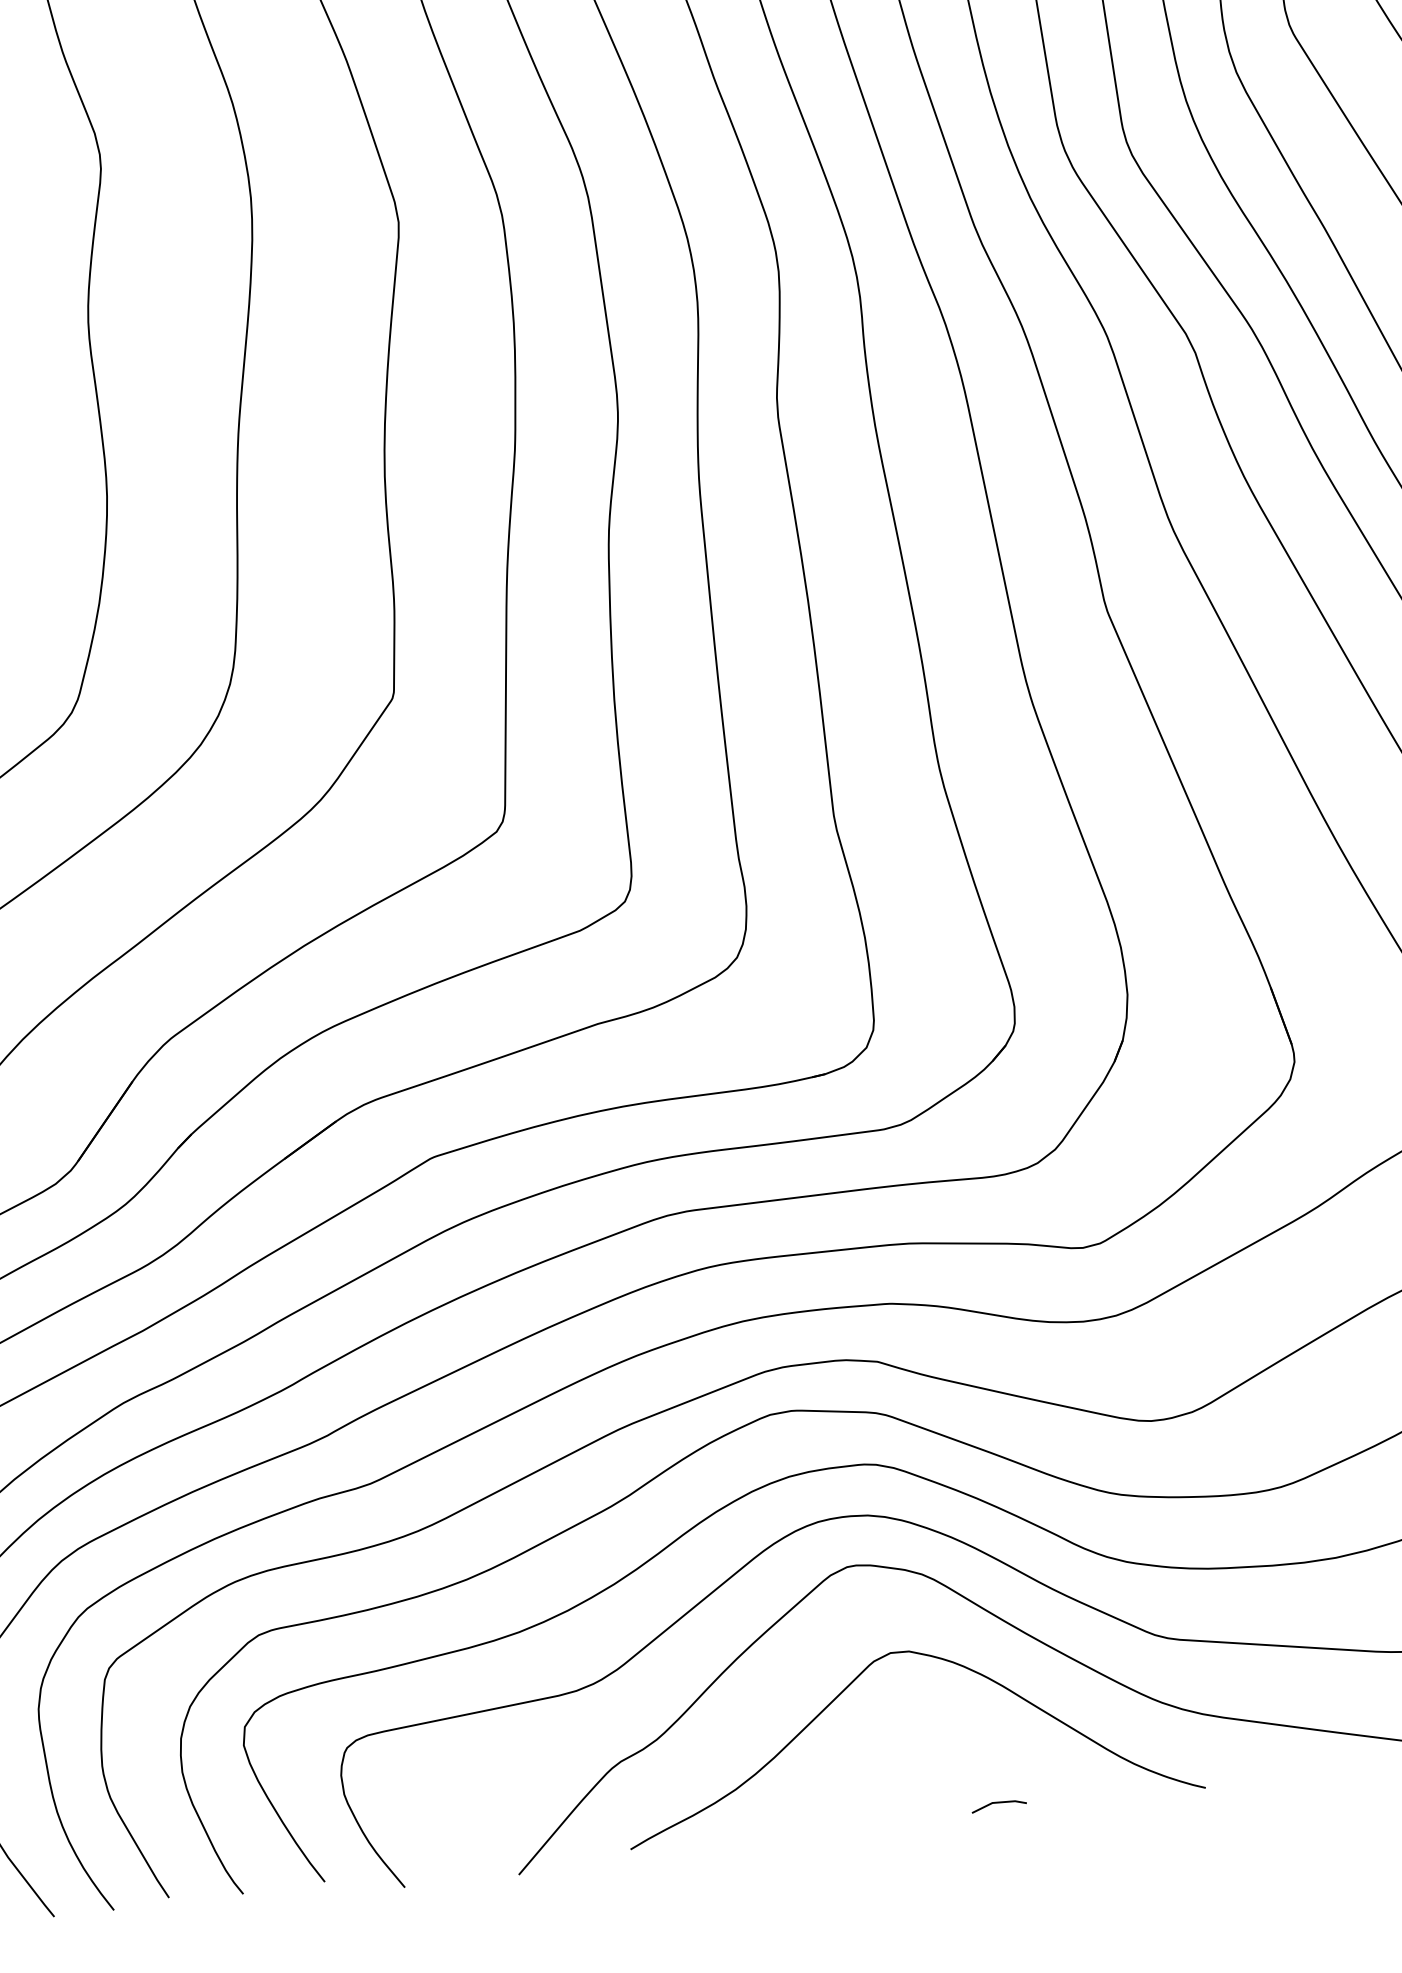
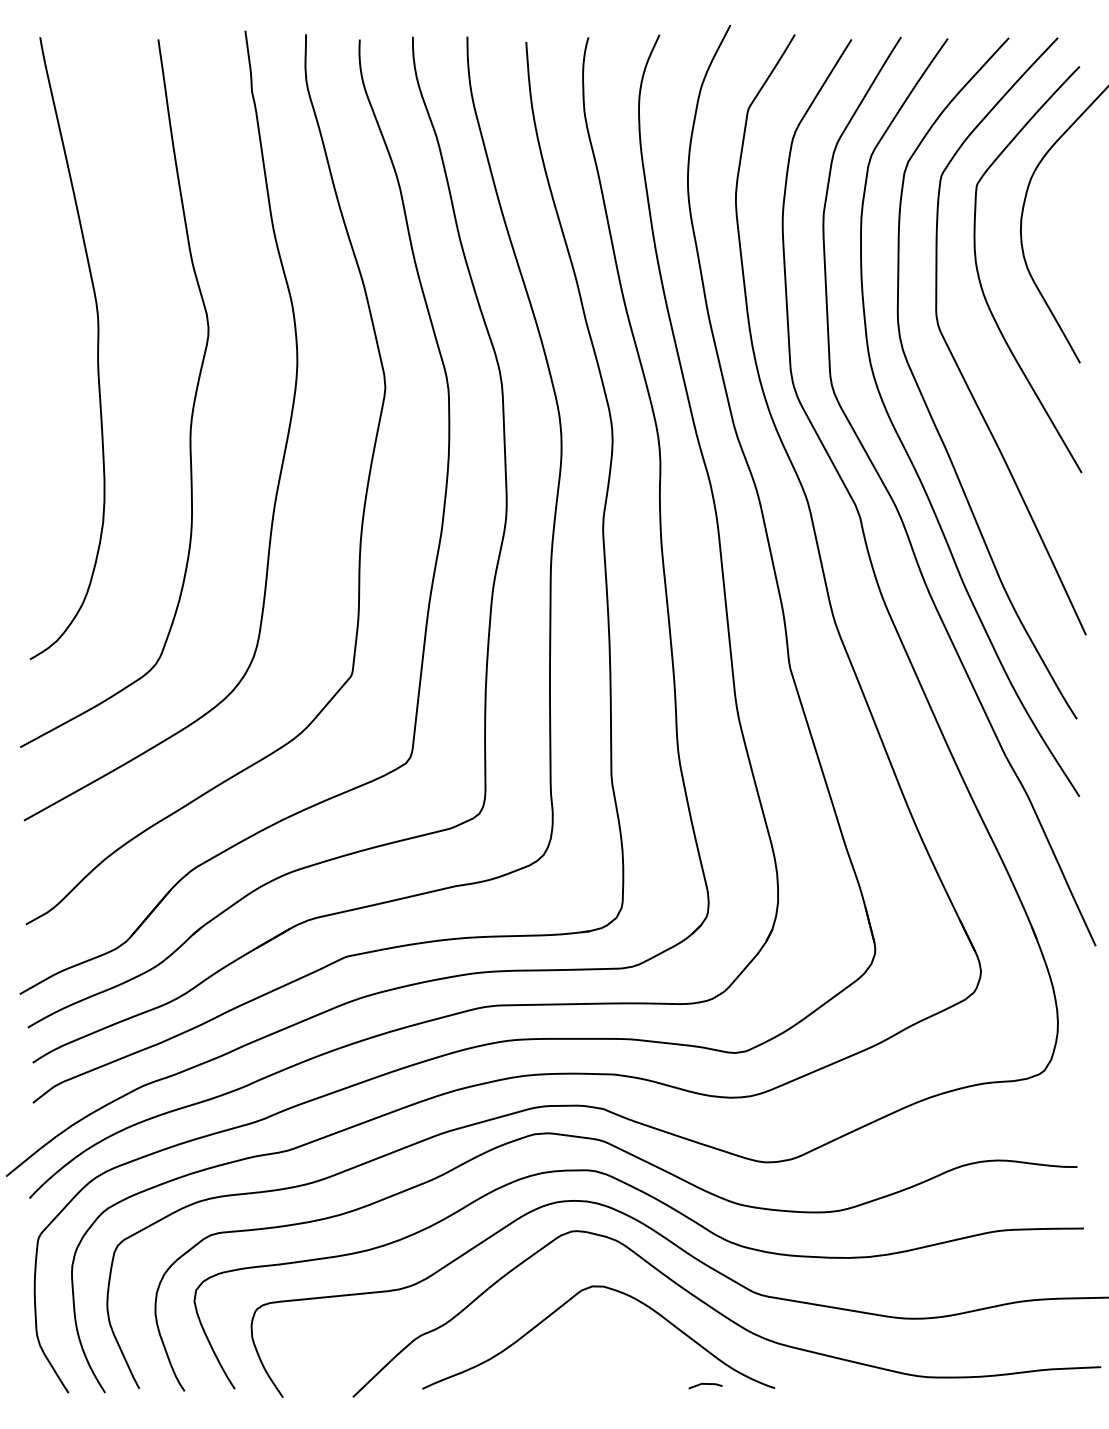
line: (998, 1803) -> (705, 1384), moved

